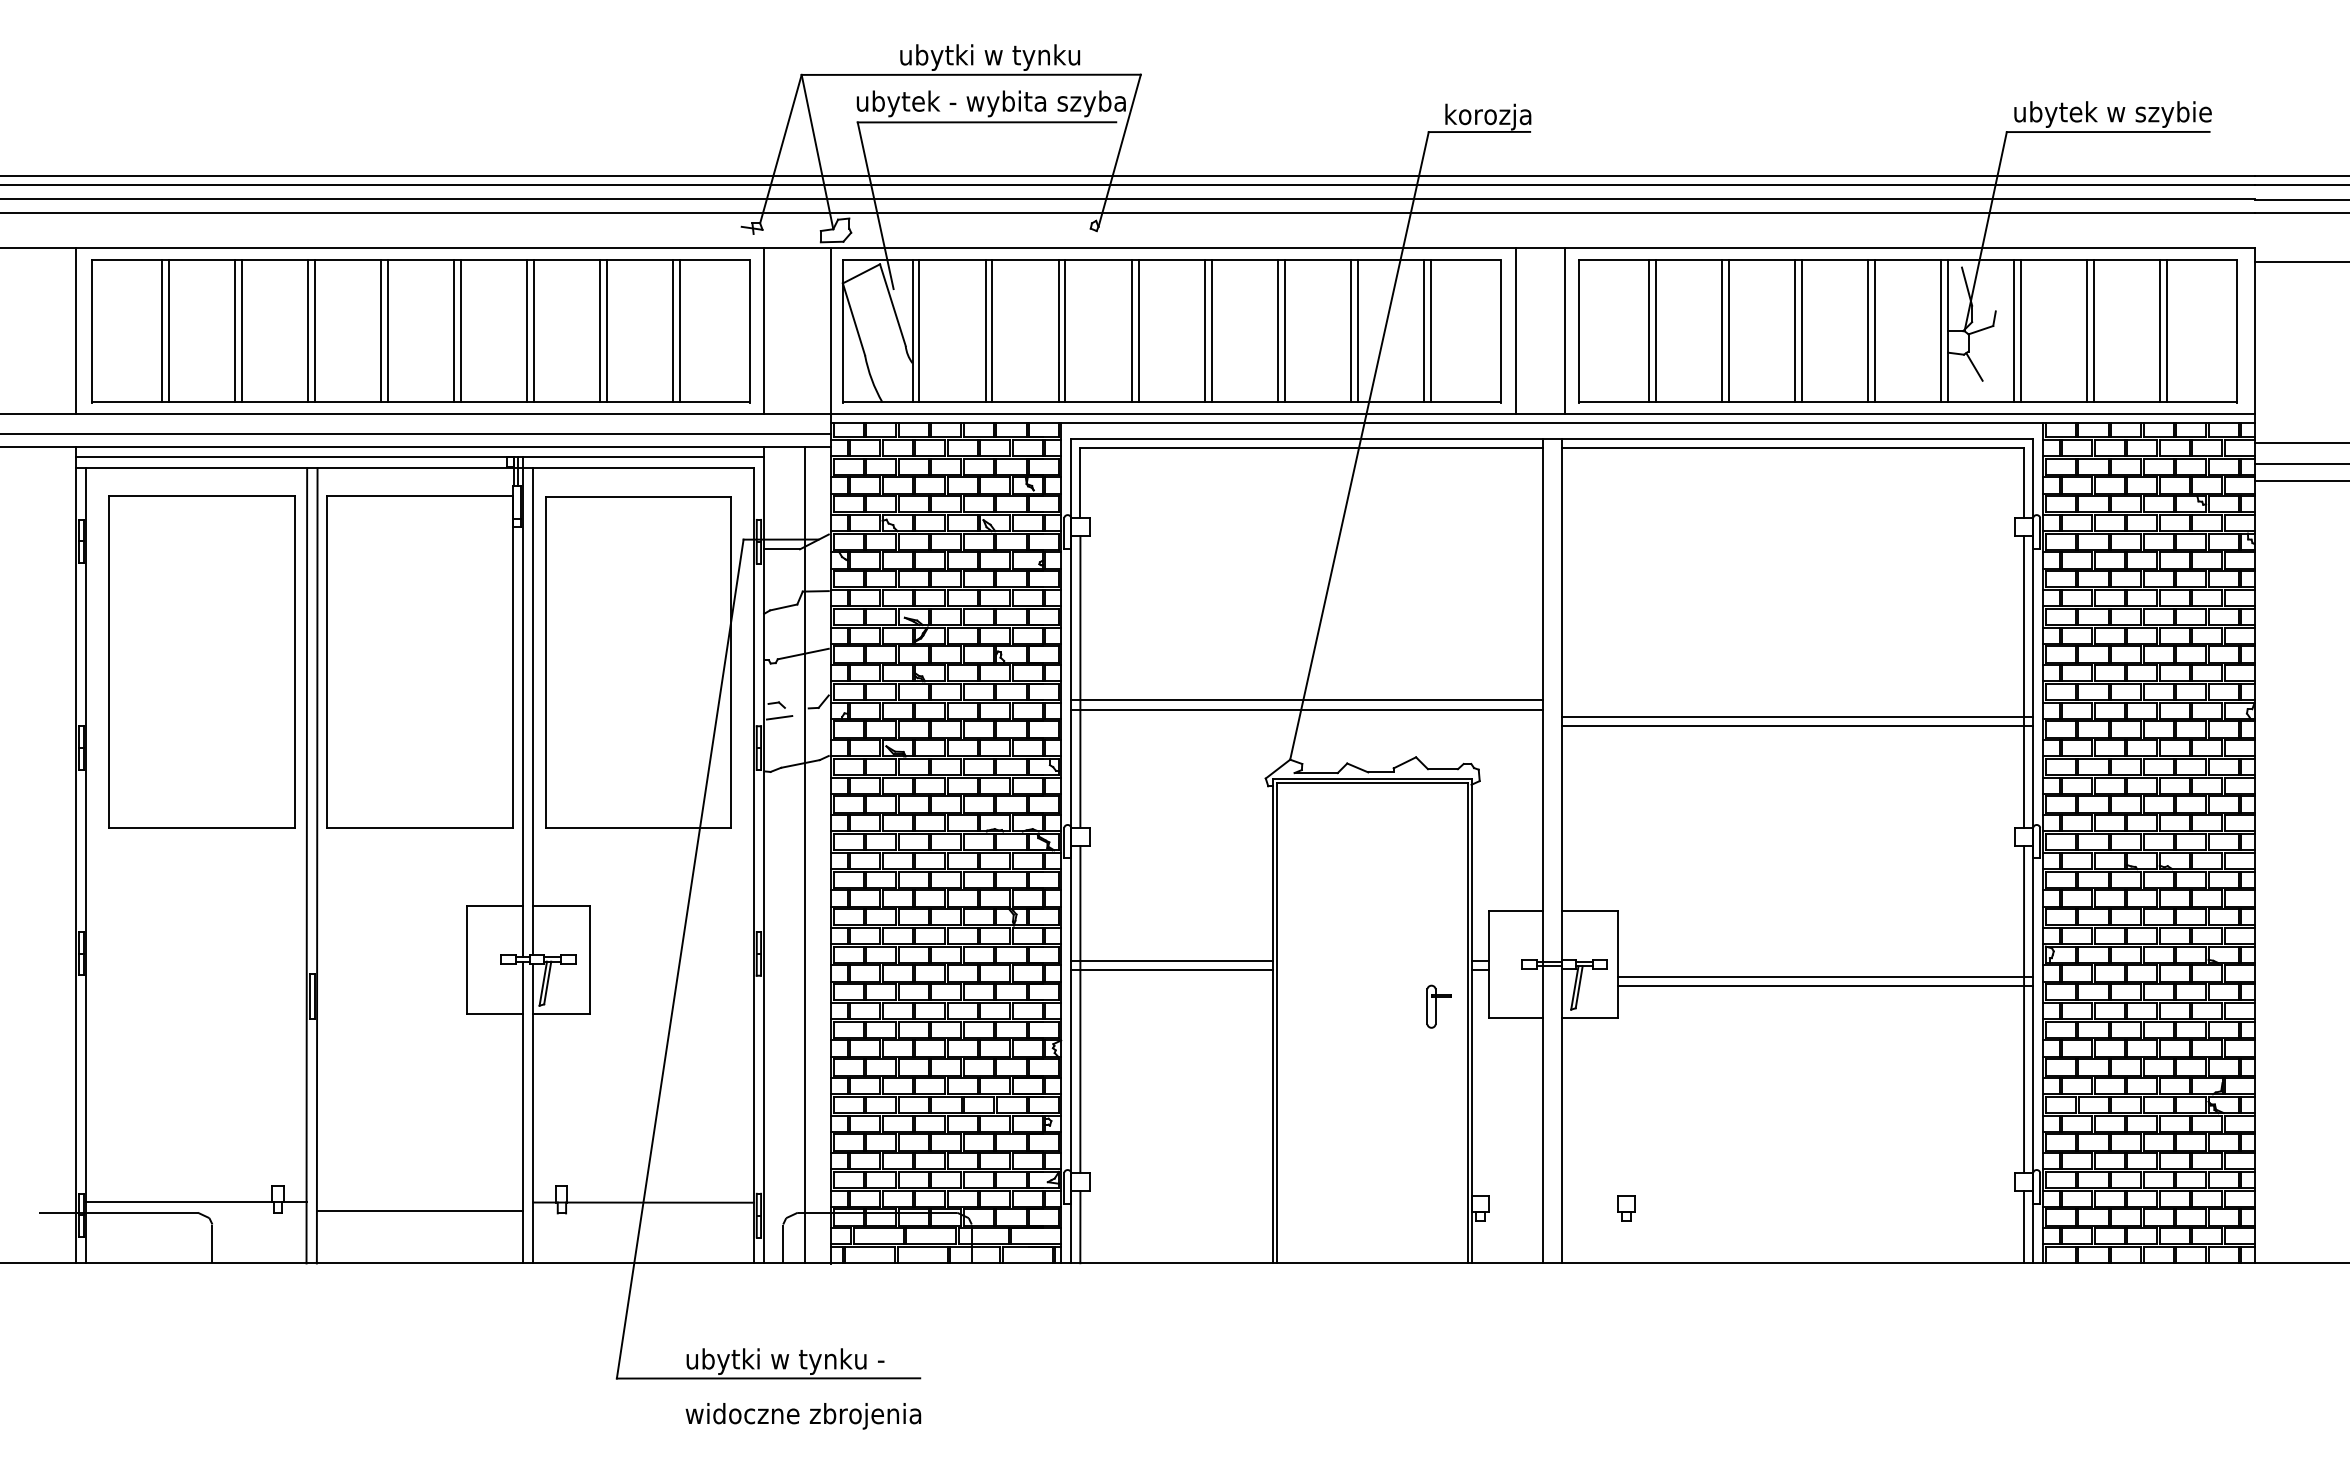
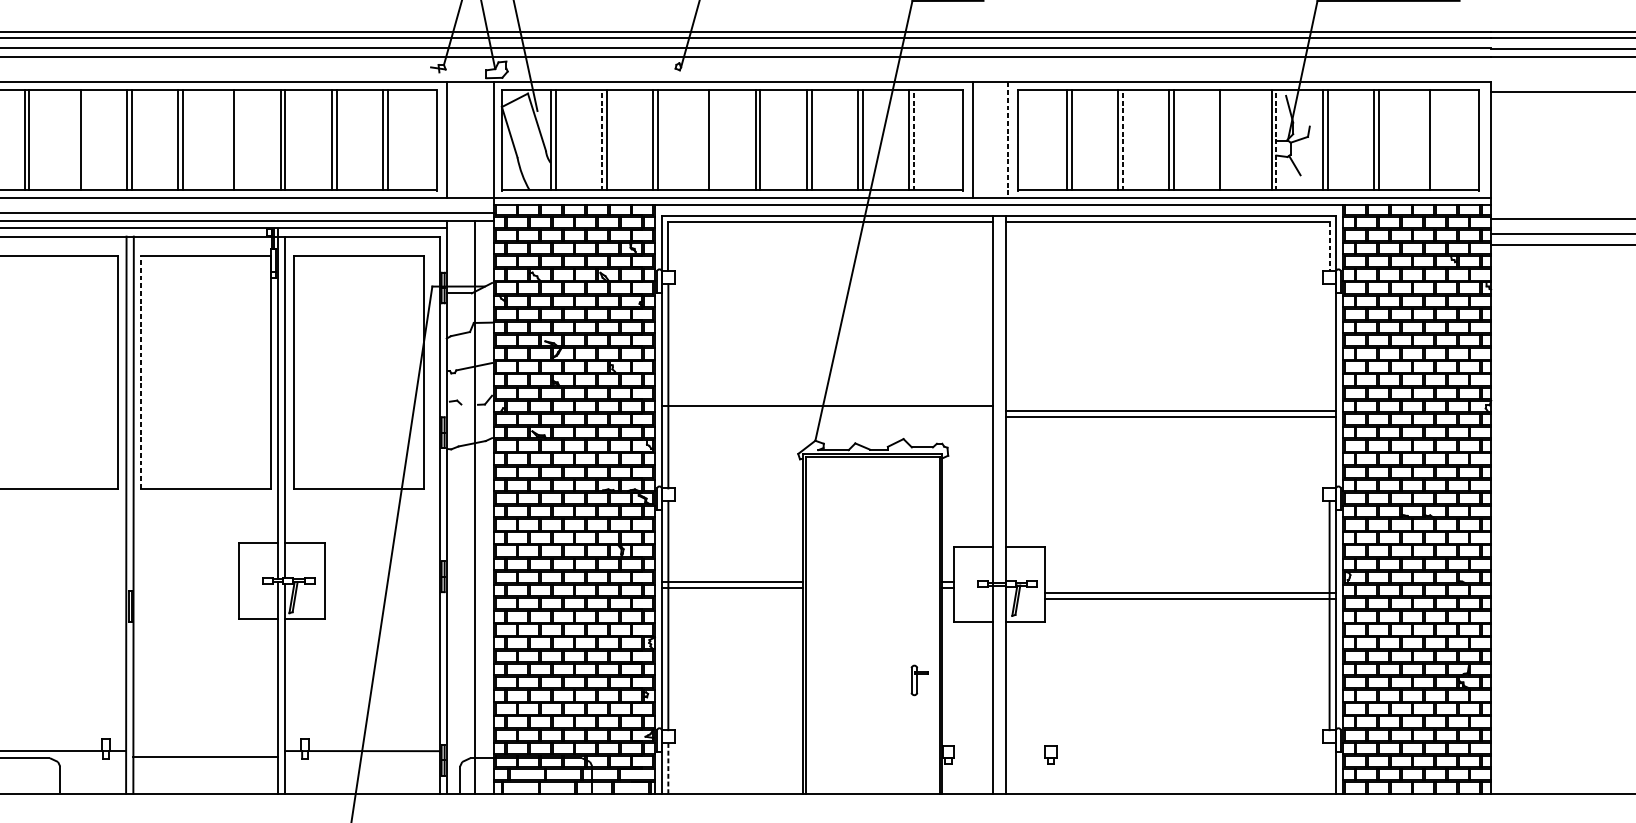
line: (234, 330) -> (75, 140), removed
line: (453, 330) -> (229, 140), removed
line: (985, 330) -> (601, 140), solid -> dashed
line: (1131, 330) -> (704, 140), removed
line: (1430, 330) -> (913, 140), solid -> dashed
line: (1728, 330) -> (1122, 140), solid -> dashed
line: (1875, 330) -> (1225, 140), removed
line: (1948, 330) -> (1276, 140), solid -> dashed
line: (2160, 330) -> (1425, 140), removed
line: (1565, 331) -> (1008, 140), solid -> dashed
line: (2024, 482) -> (1329, 246), solid -> dashed
line: (327, 662) -> (140, 372), solid -> dashed
line: (2024, 681) -> (1329, 385), removed
line: (1307, 700) -> (827, 399), removed
line: (779, 717) -> (457, 411), removed
part: (1438, 1006) -> (919, 680), moved
line: (1080, 1227) -> (668, 768), solid -> dashed
line: (2024, 1227) -> (1329, 768), removed

